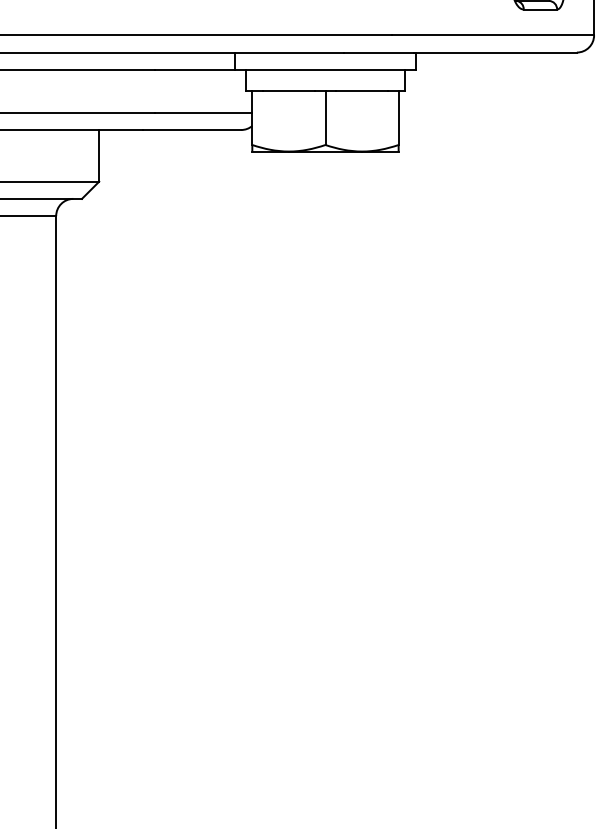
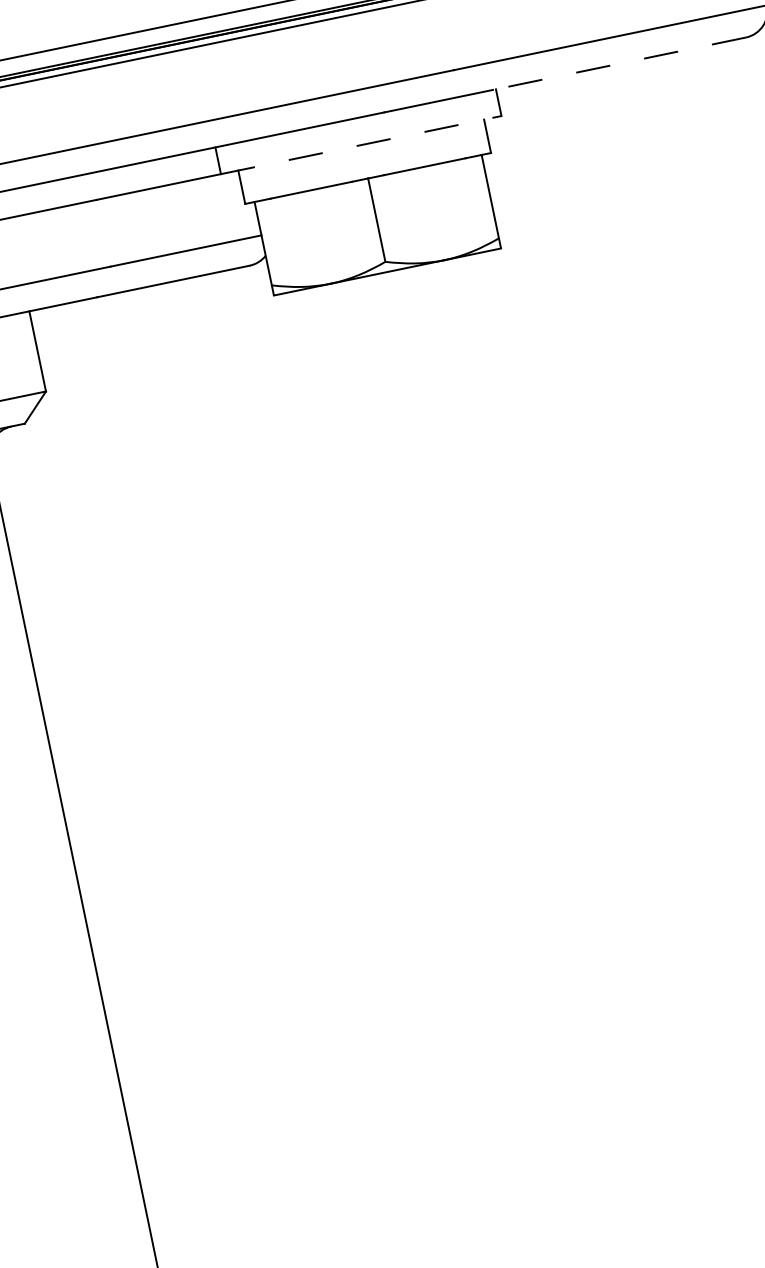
line: (494, 52) -> (617, 63), solid -> dashed
line: (326, 69) -> (362, 144), solid -> dashed

